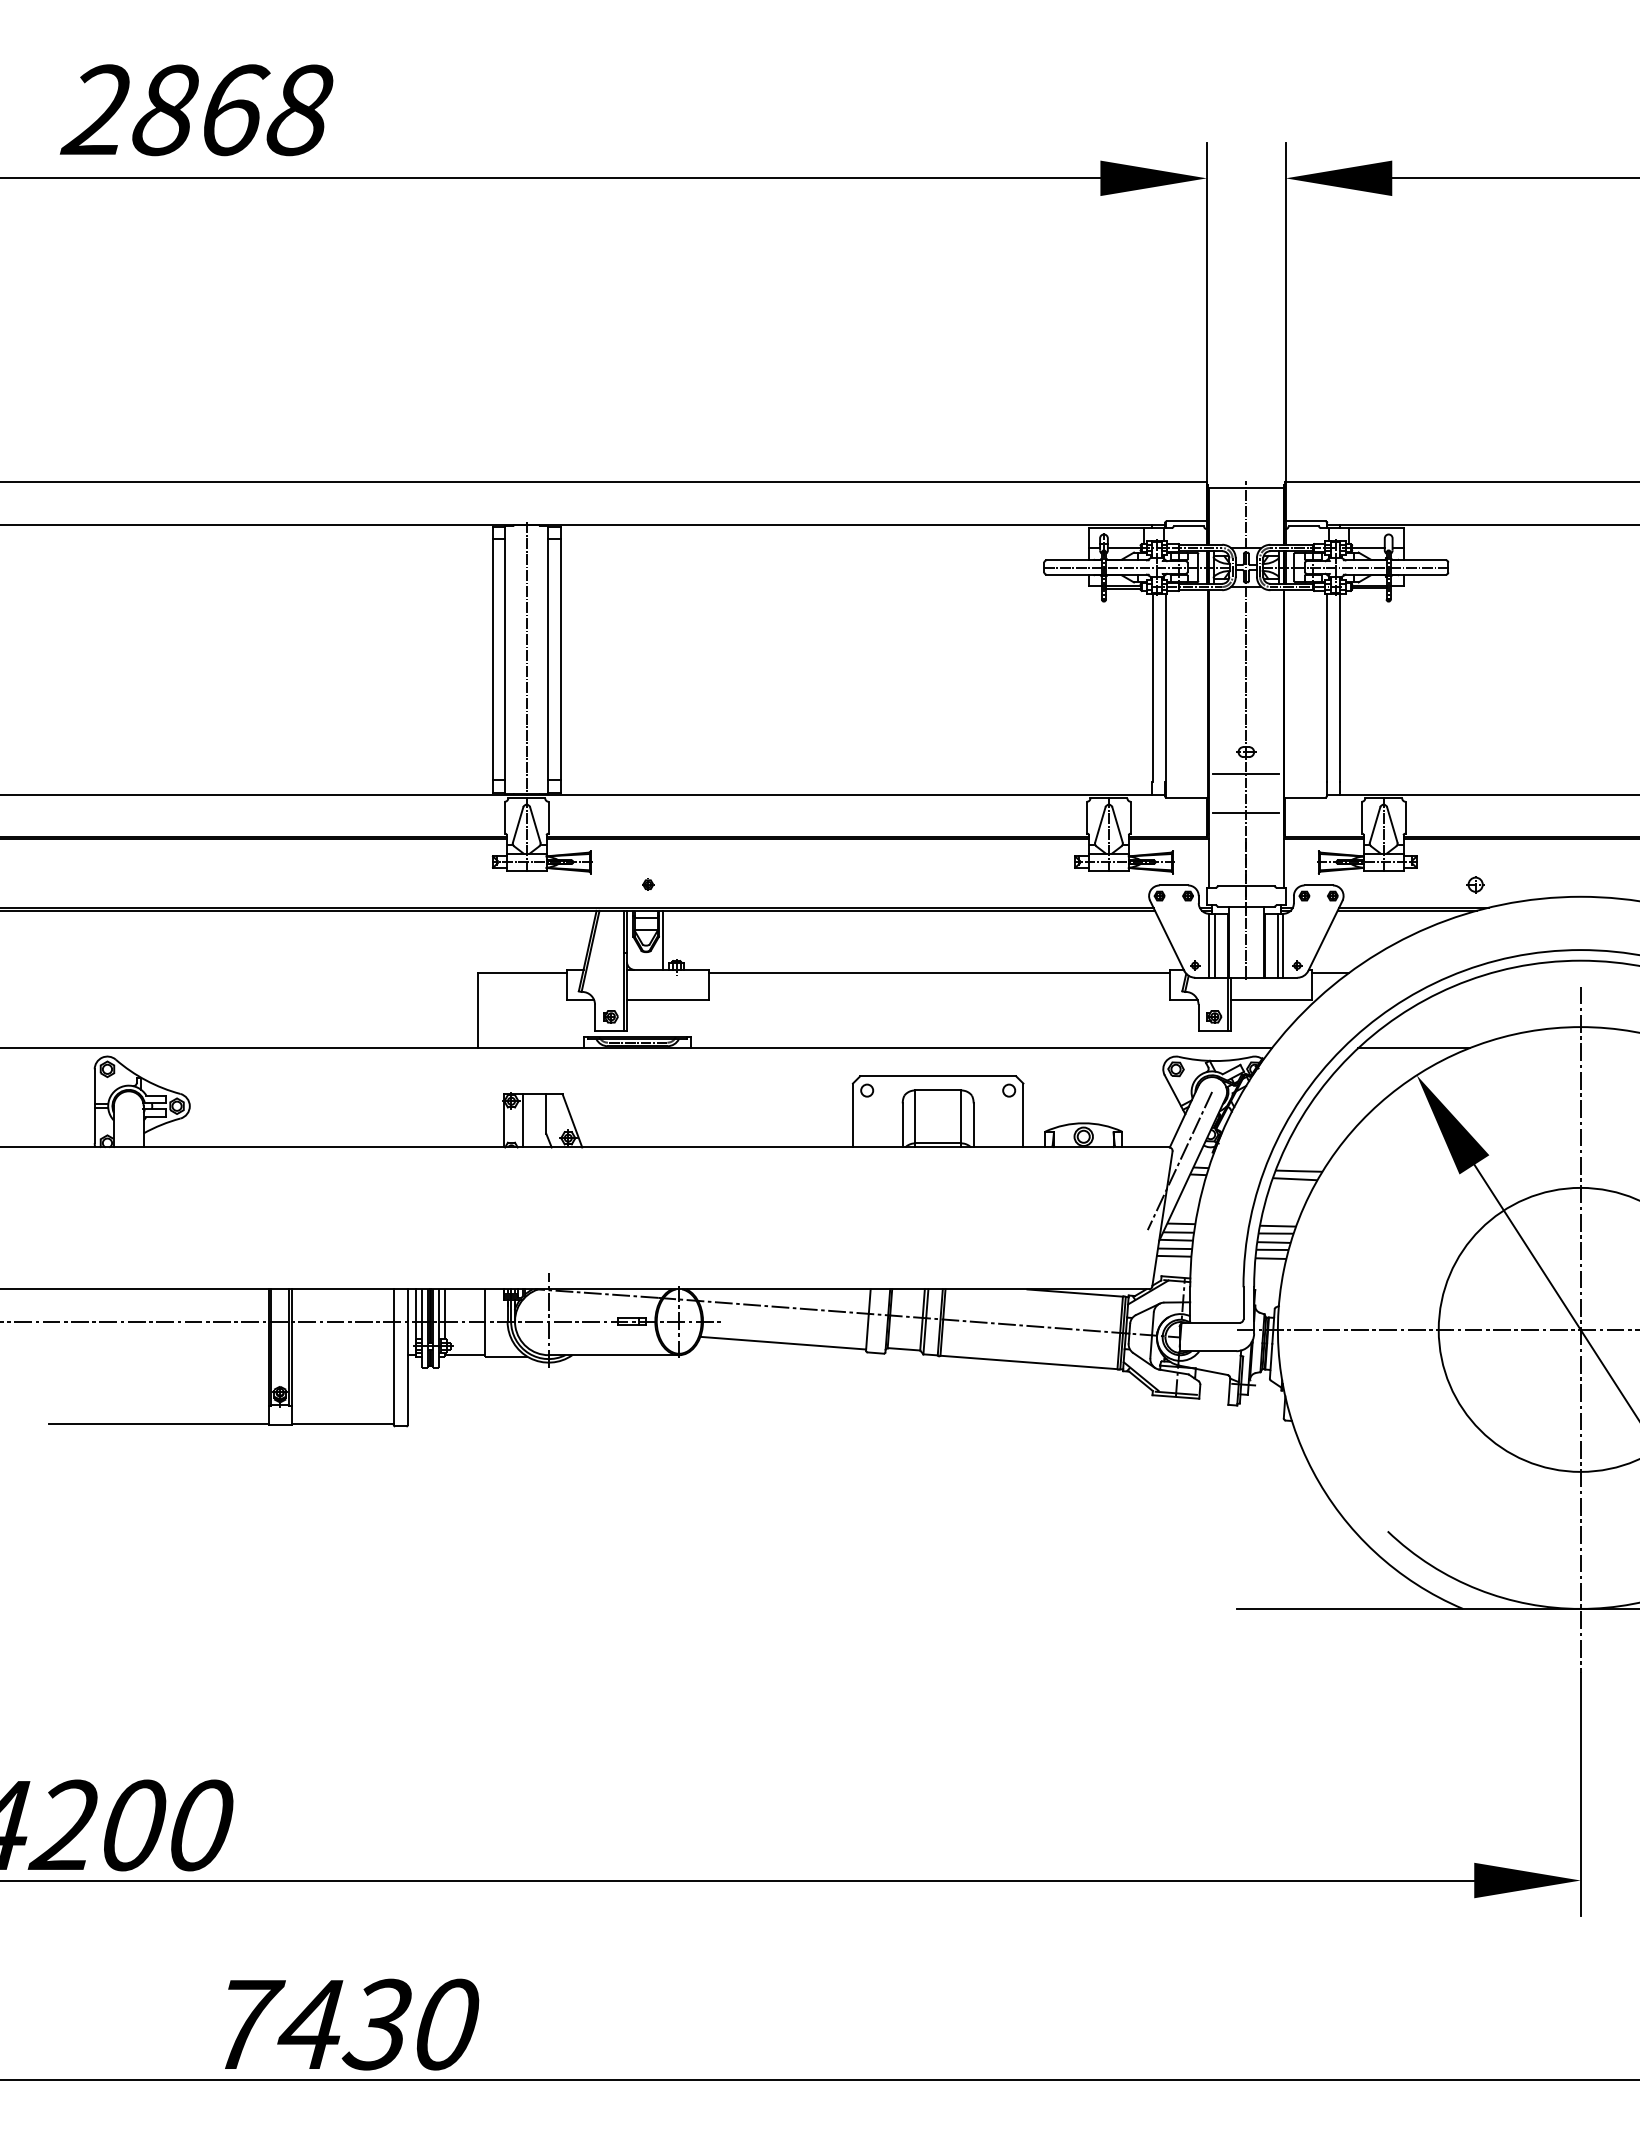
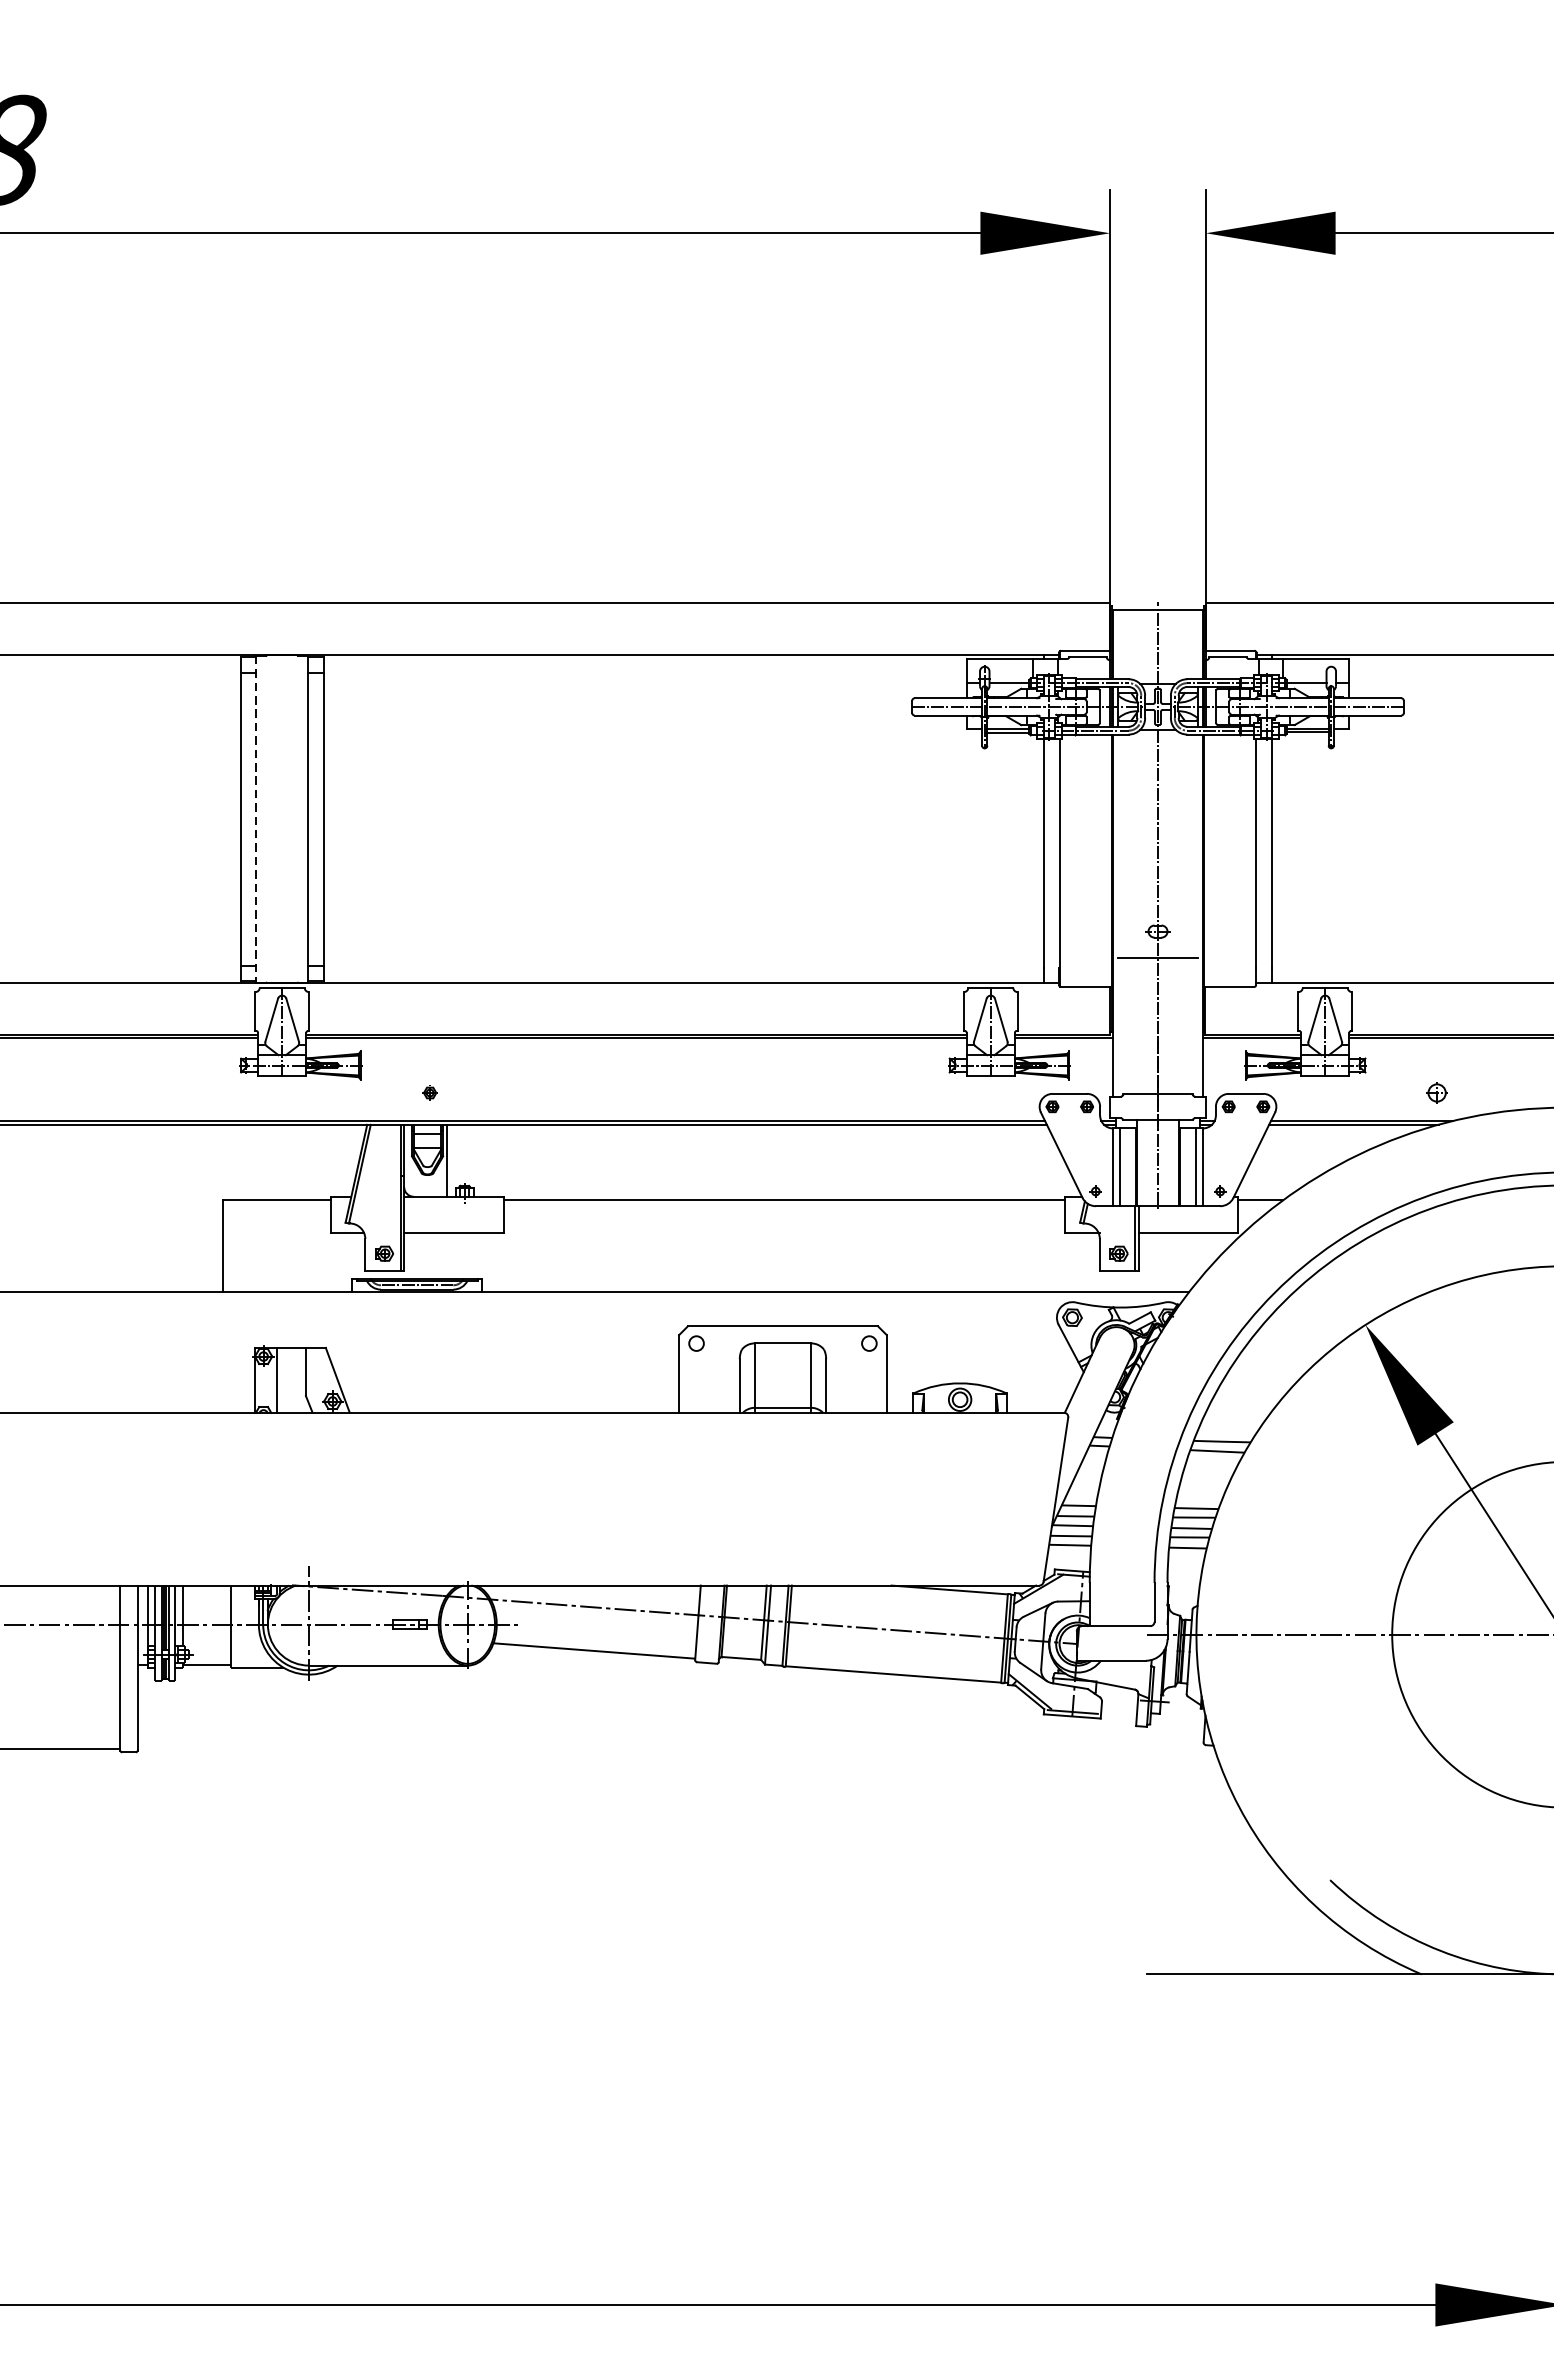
line: (526, 658) -> (281, 817), removed
line: (505, 660) -> (256, 820), solid -> dashed
line: (1246, 813) -> (1158, 1006), removed
line: (1414, 1048) -> (1362, 1292), removed
line: (1179, 1160) -> (1076, 1428), removed

